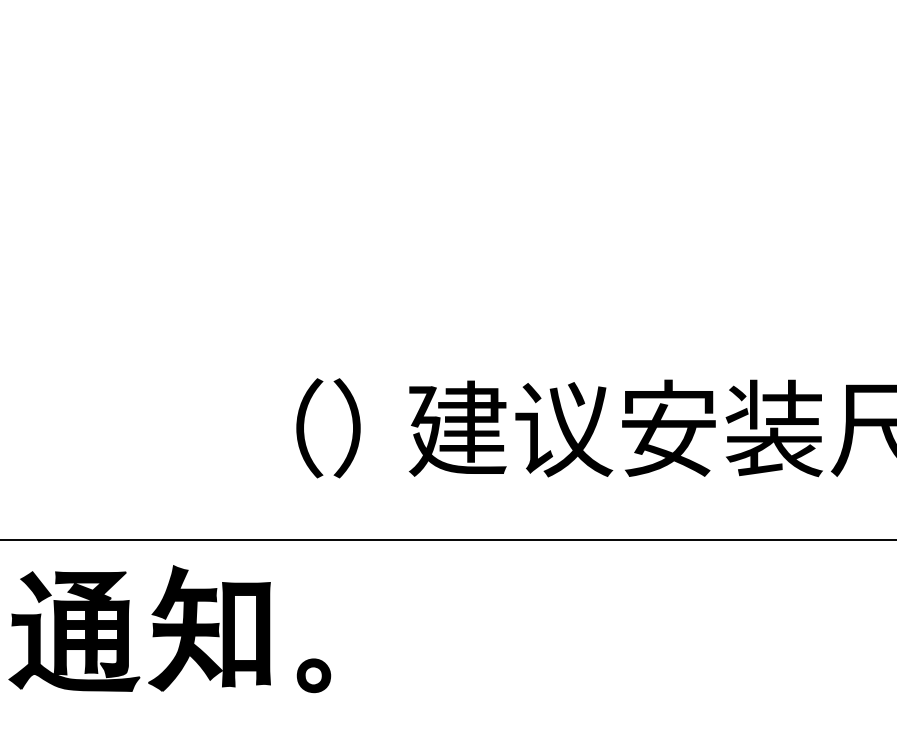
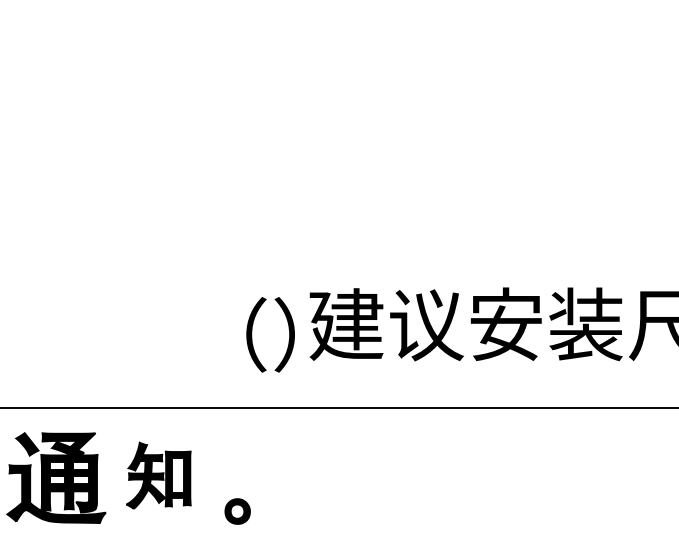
text: (328, 428) -> (270, 335), moved
part: (209, 628) -> (158, 475), size x0.7

